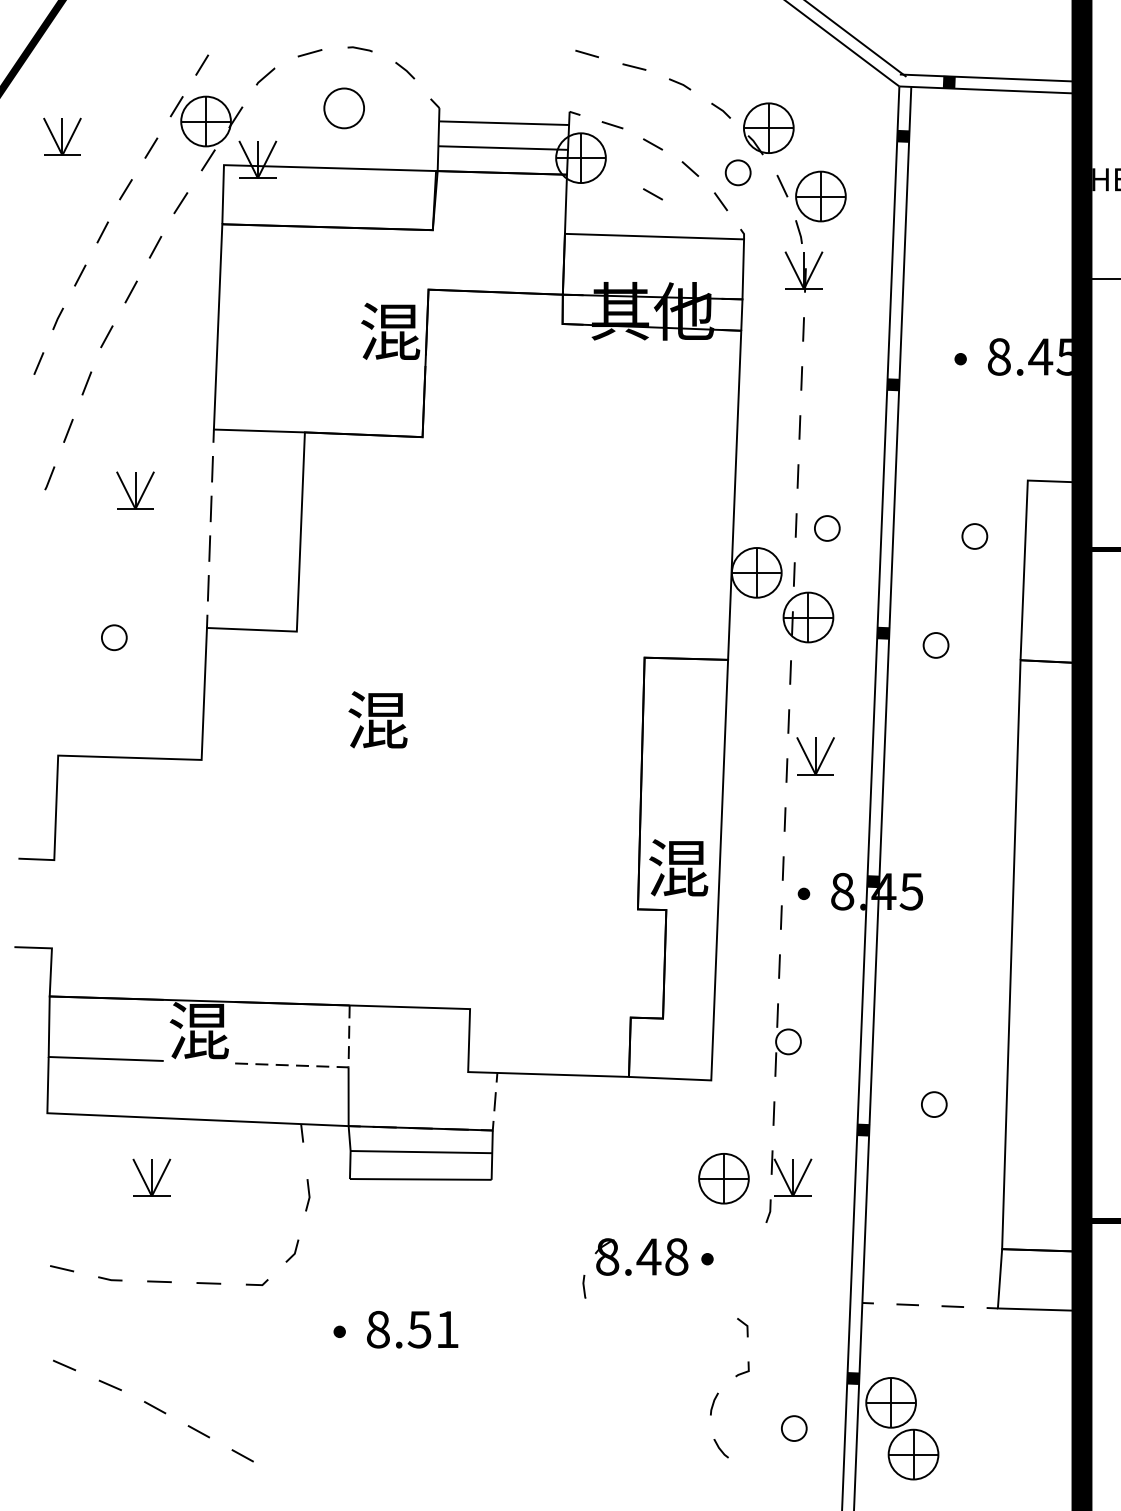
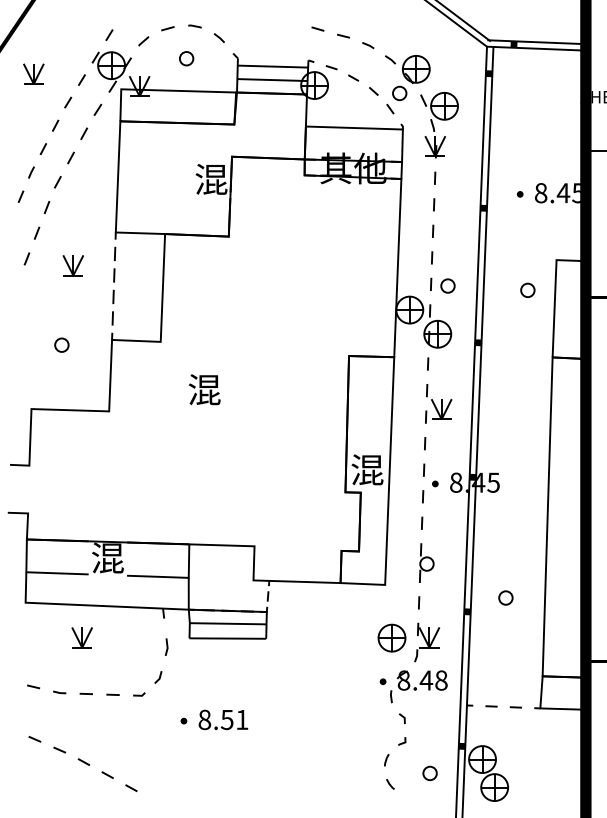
part: (344, 108) -> (186, 58), size x0.62
line: (652, 193) -> (353, 104), removed
part: (935, 643) -> (506, 348), removed
line: (322, 1066) -> (174, 577), dashed -> solid
part: (634, 1267) -> (418, 686), moved

